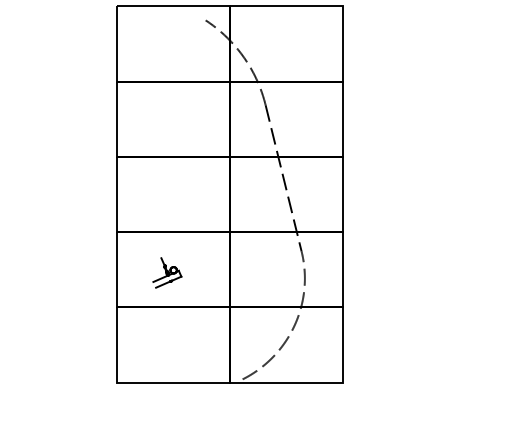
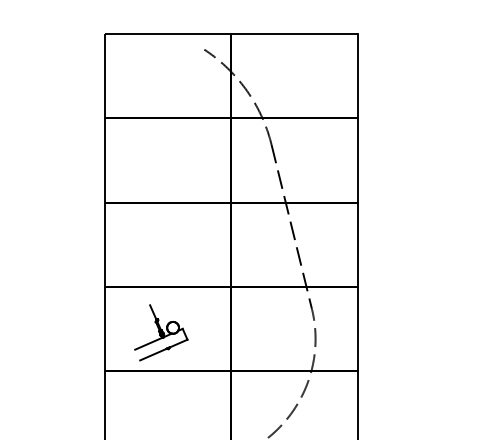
part: (167, 272) -> (161, 332), size x1.67

